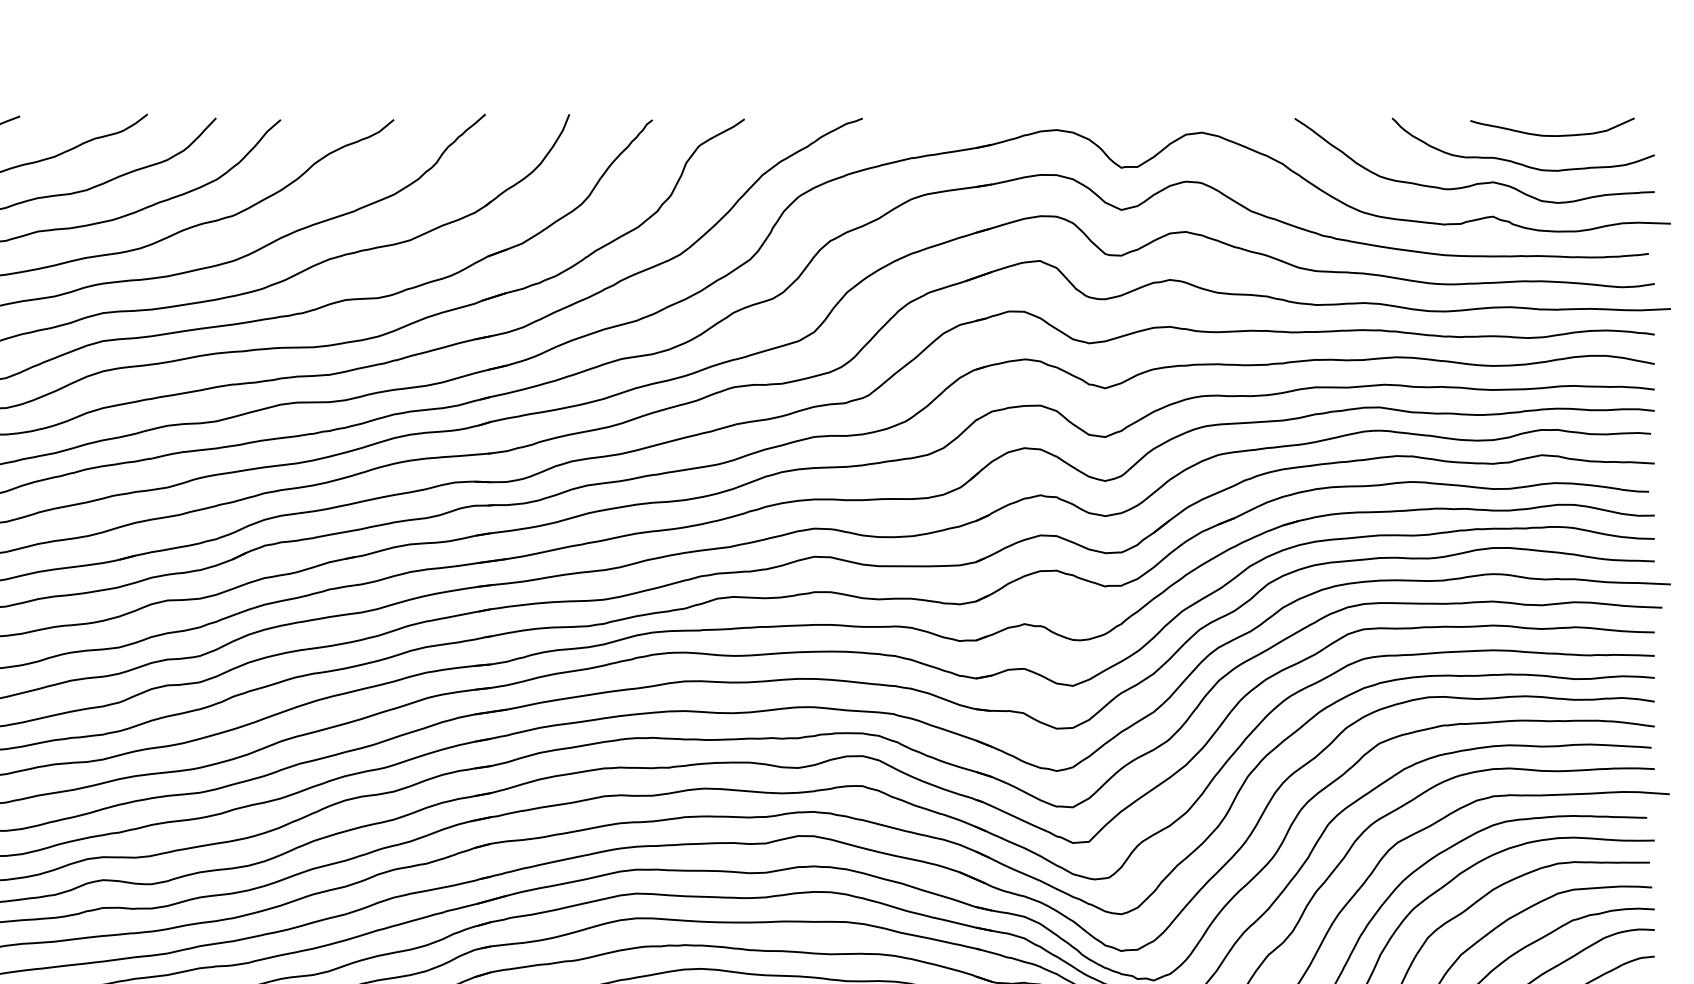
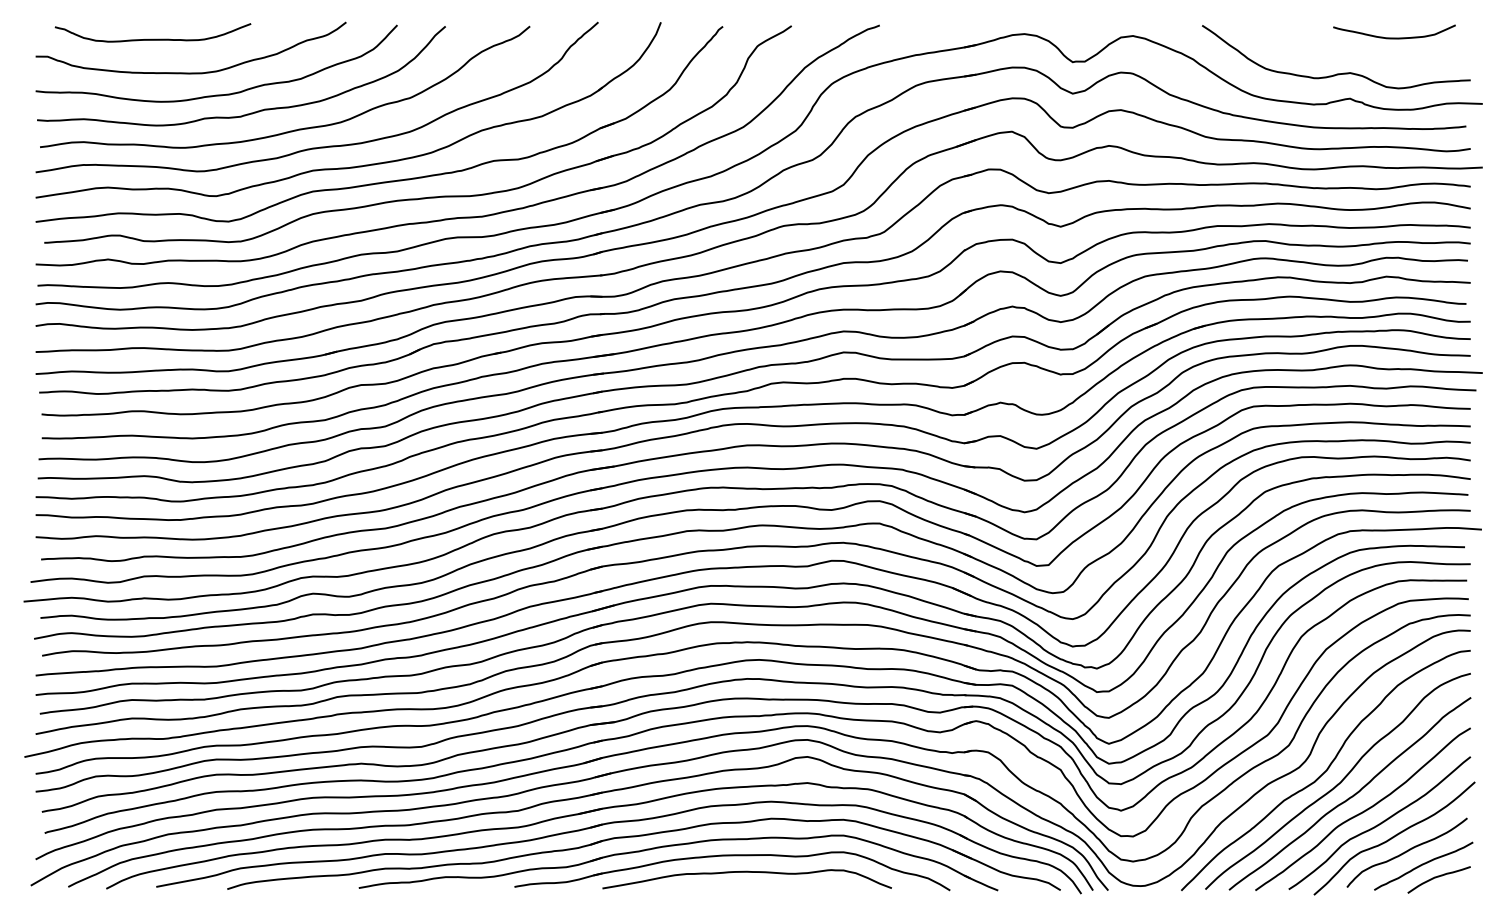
curve: (1516, 161) -> (1367, 57), removed

